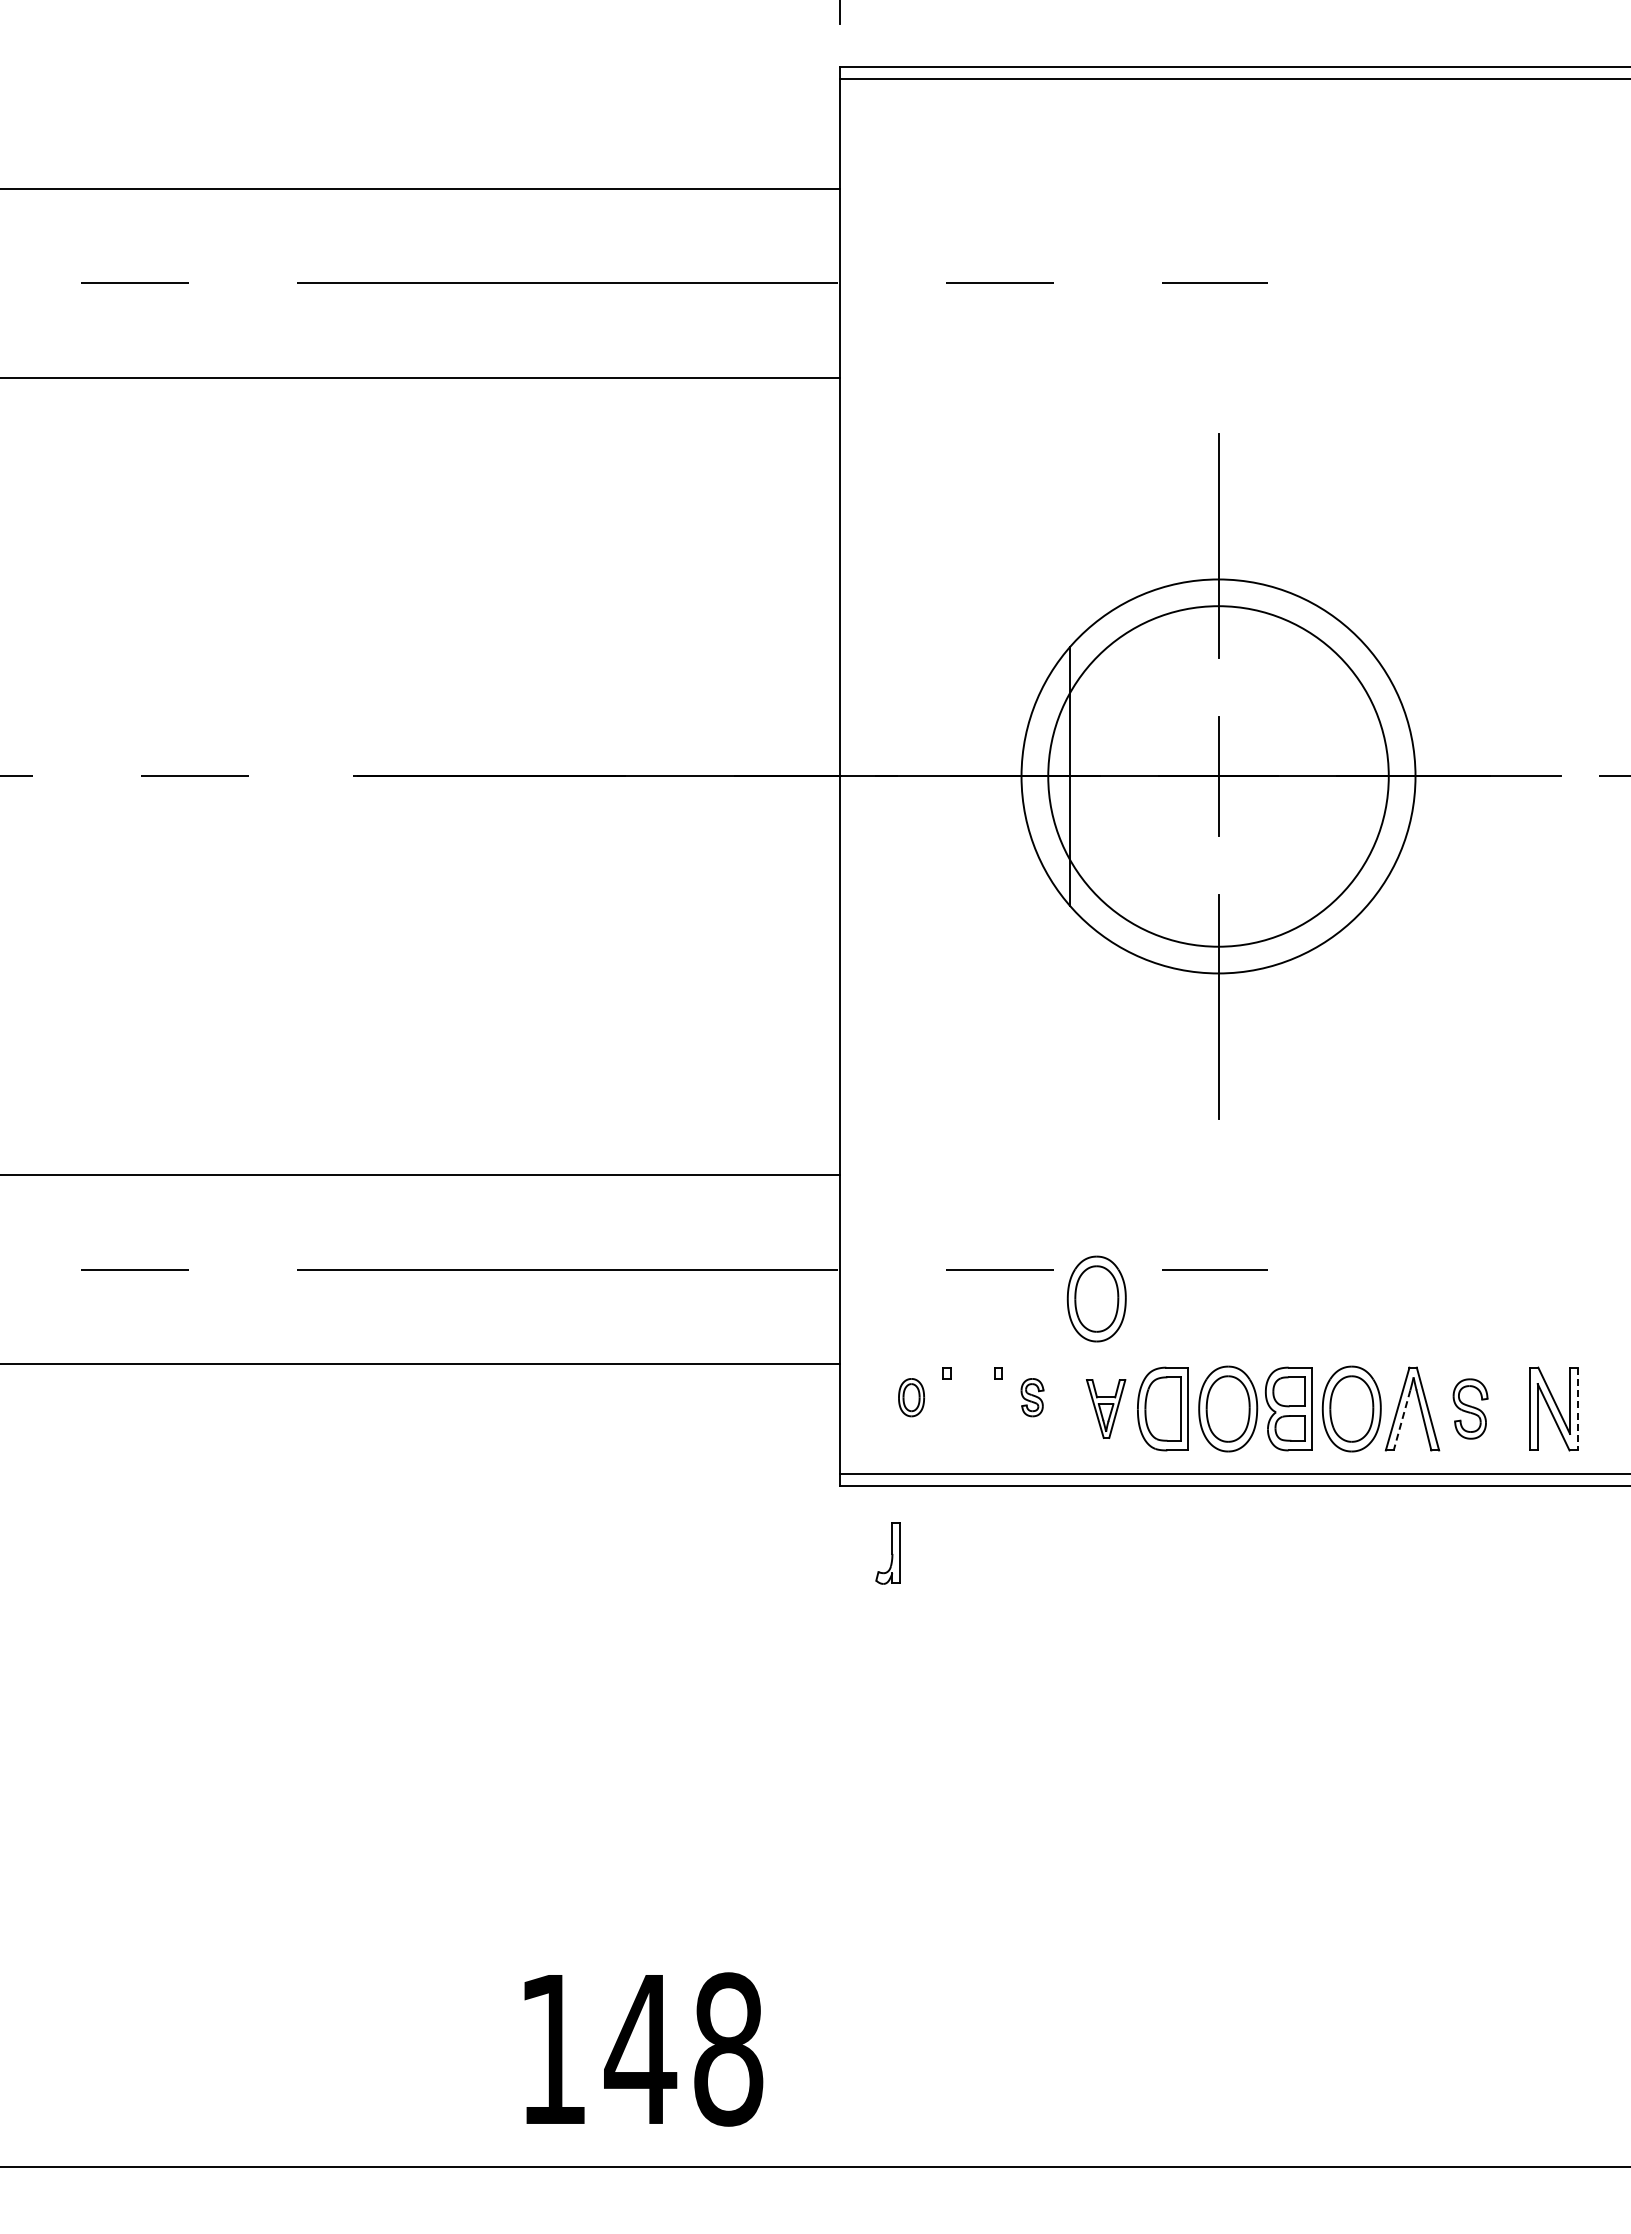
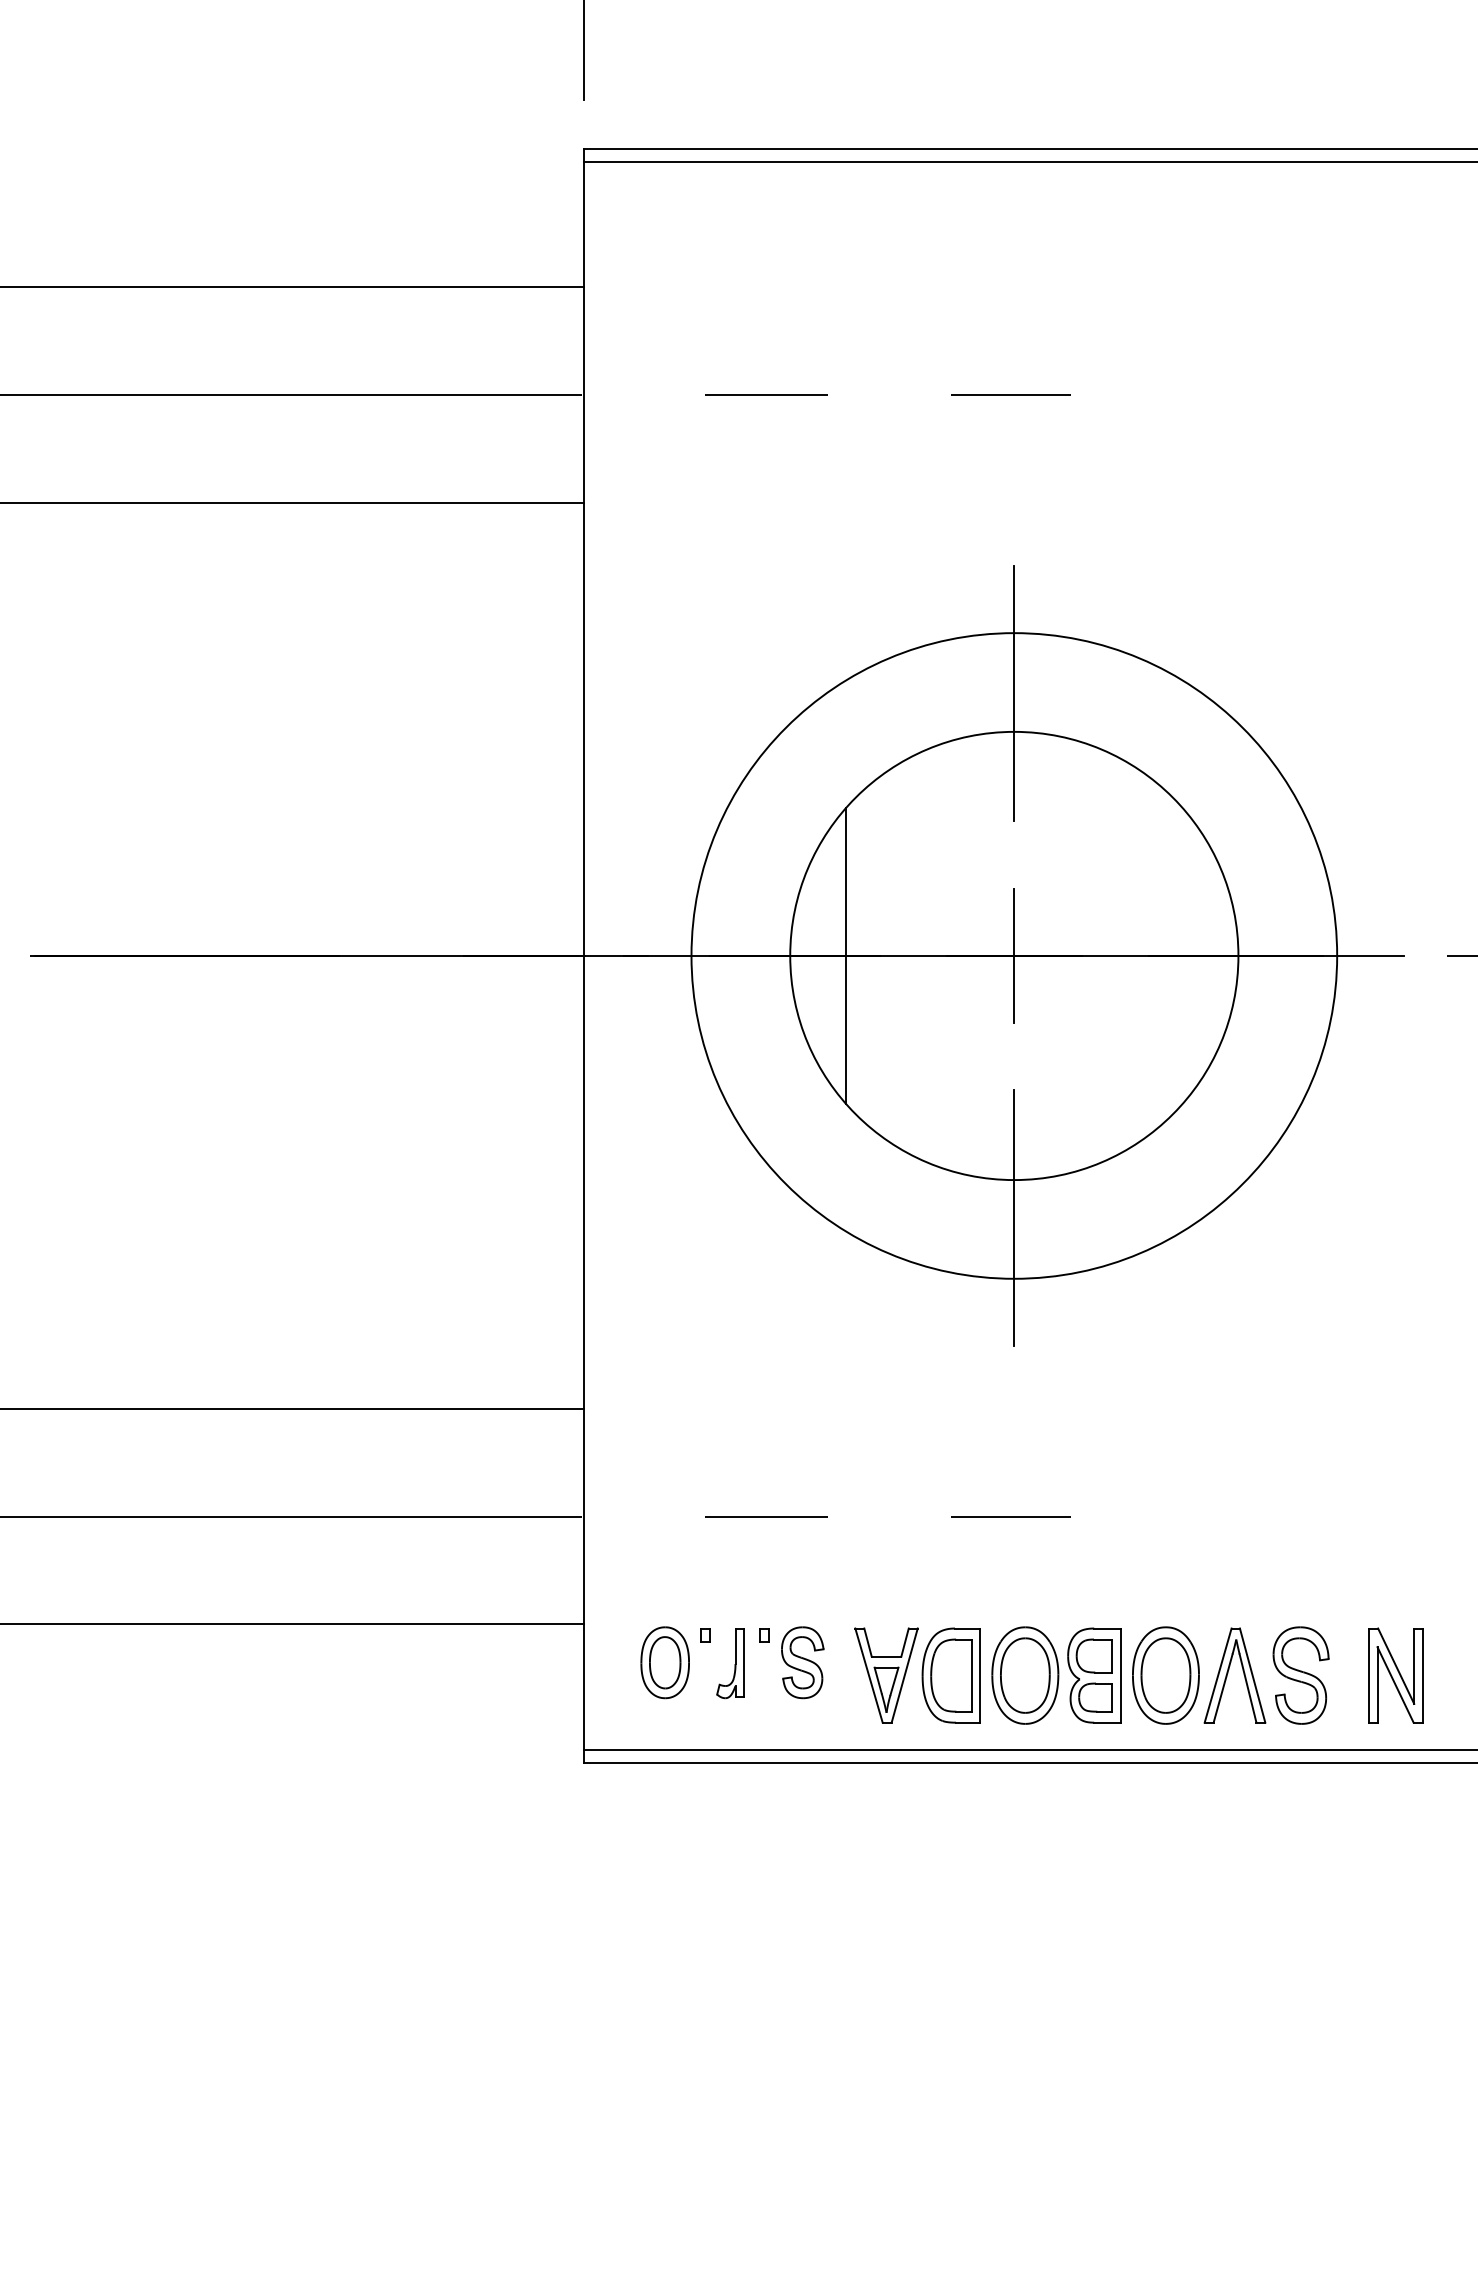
circle: (1218, 776) -> (1014, 956), size x1.67
part: (1096, 1298) -> (875, 1549), removed
part: (911, 1397) -> (665, 1662), size x1.67
part: (1032, 1397) -> (802, 1662), size x1.67
part: (1105, 1408) -> (885, 1674), size x1.43
part: (1470, 1408) -> (1300, 1674), size x1.43
line: (1577, 1409) -> (1422, 1676), dashed -> solid
line: (1401, 1420) -> (1222, 1688), dashed -> solid
part: (887, 1553) -> (729, 1663), moved

